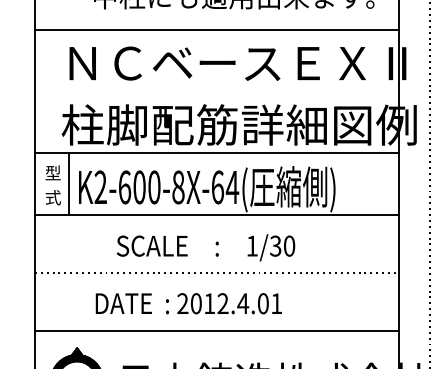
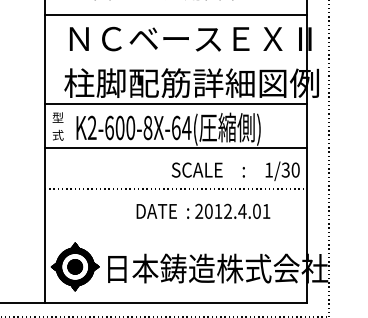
line: (69, 183) -> (69, 125), removed
text: (205, 246) -> (235, 170), moved
text: (188, 302) -> (203, 210), moved
line: (216, 330) -> (175, 230), removed

